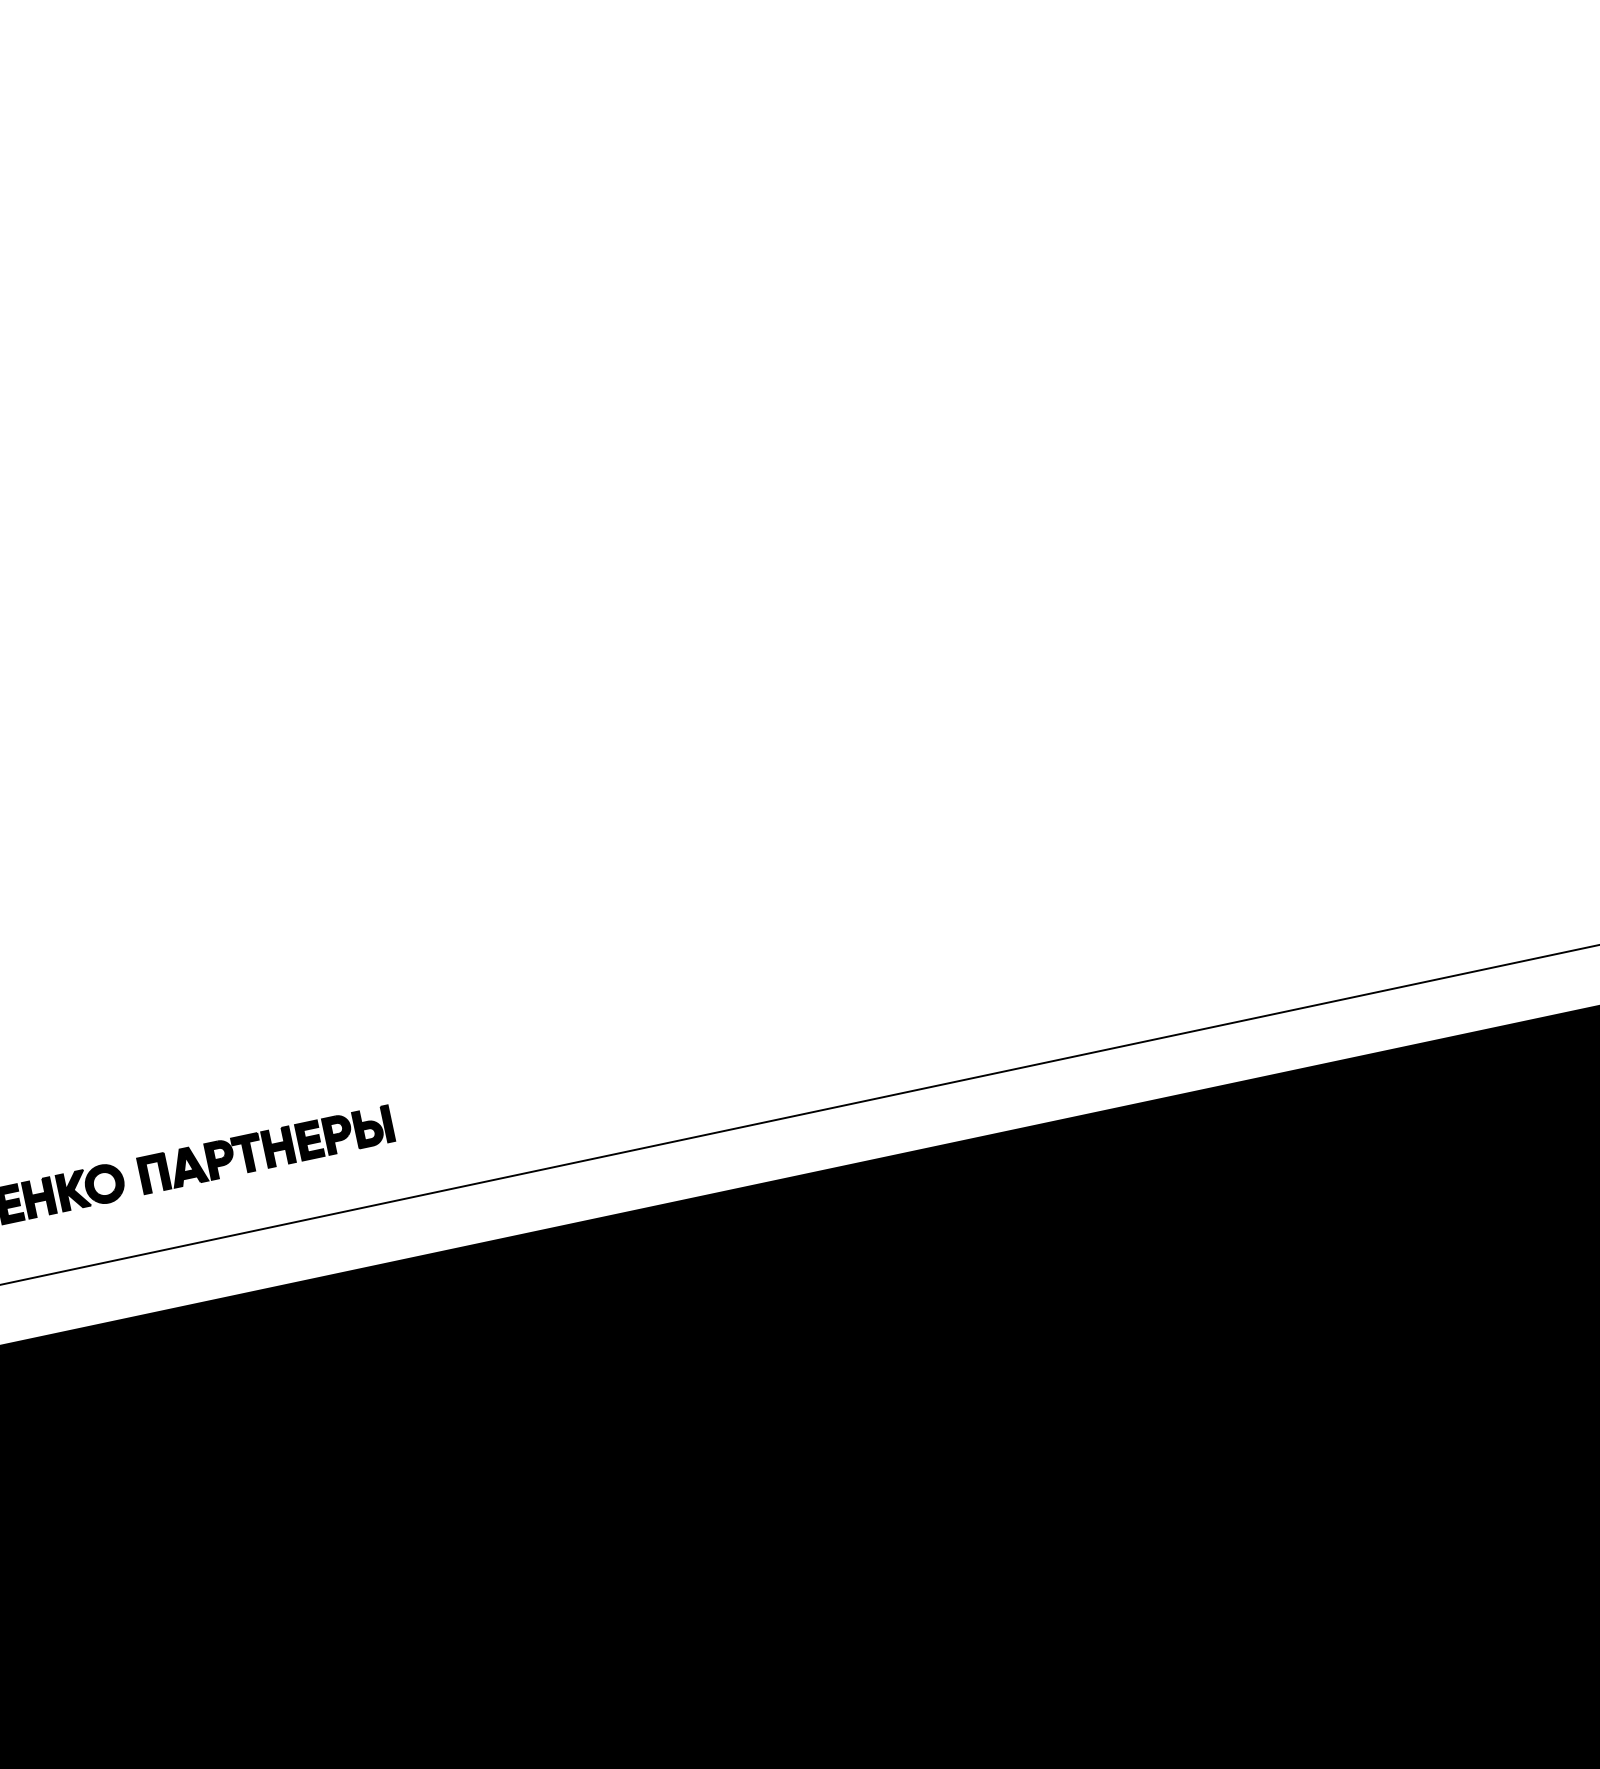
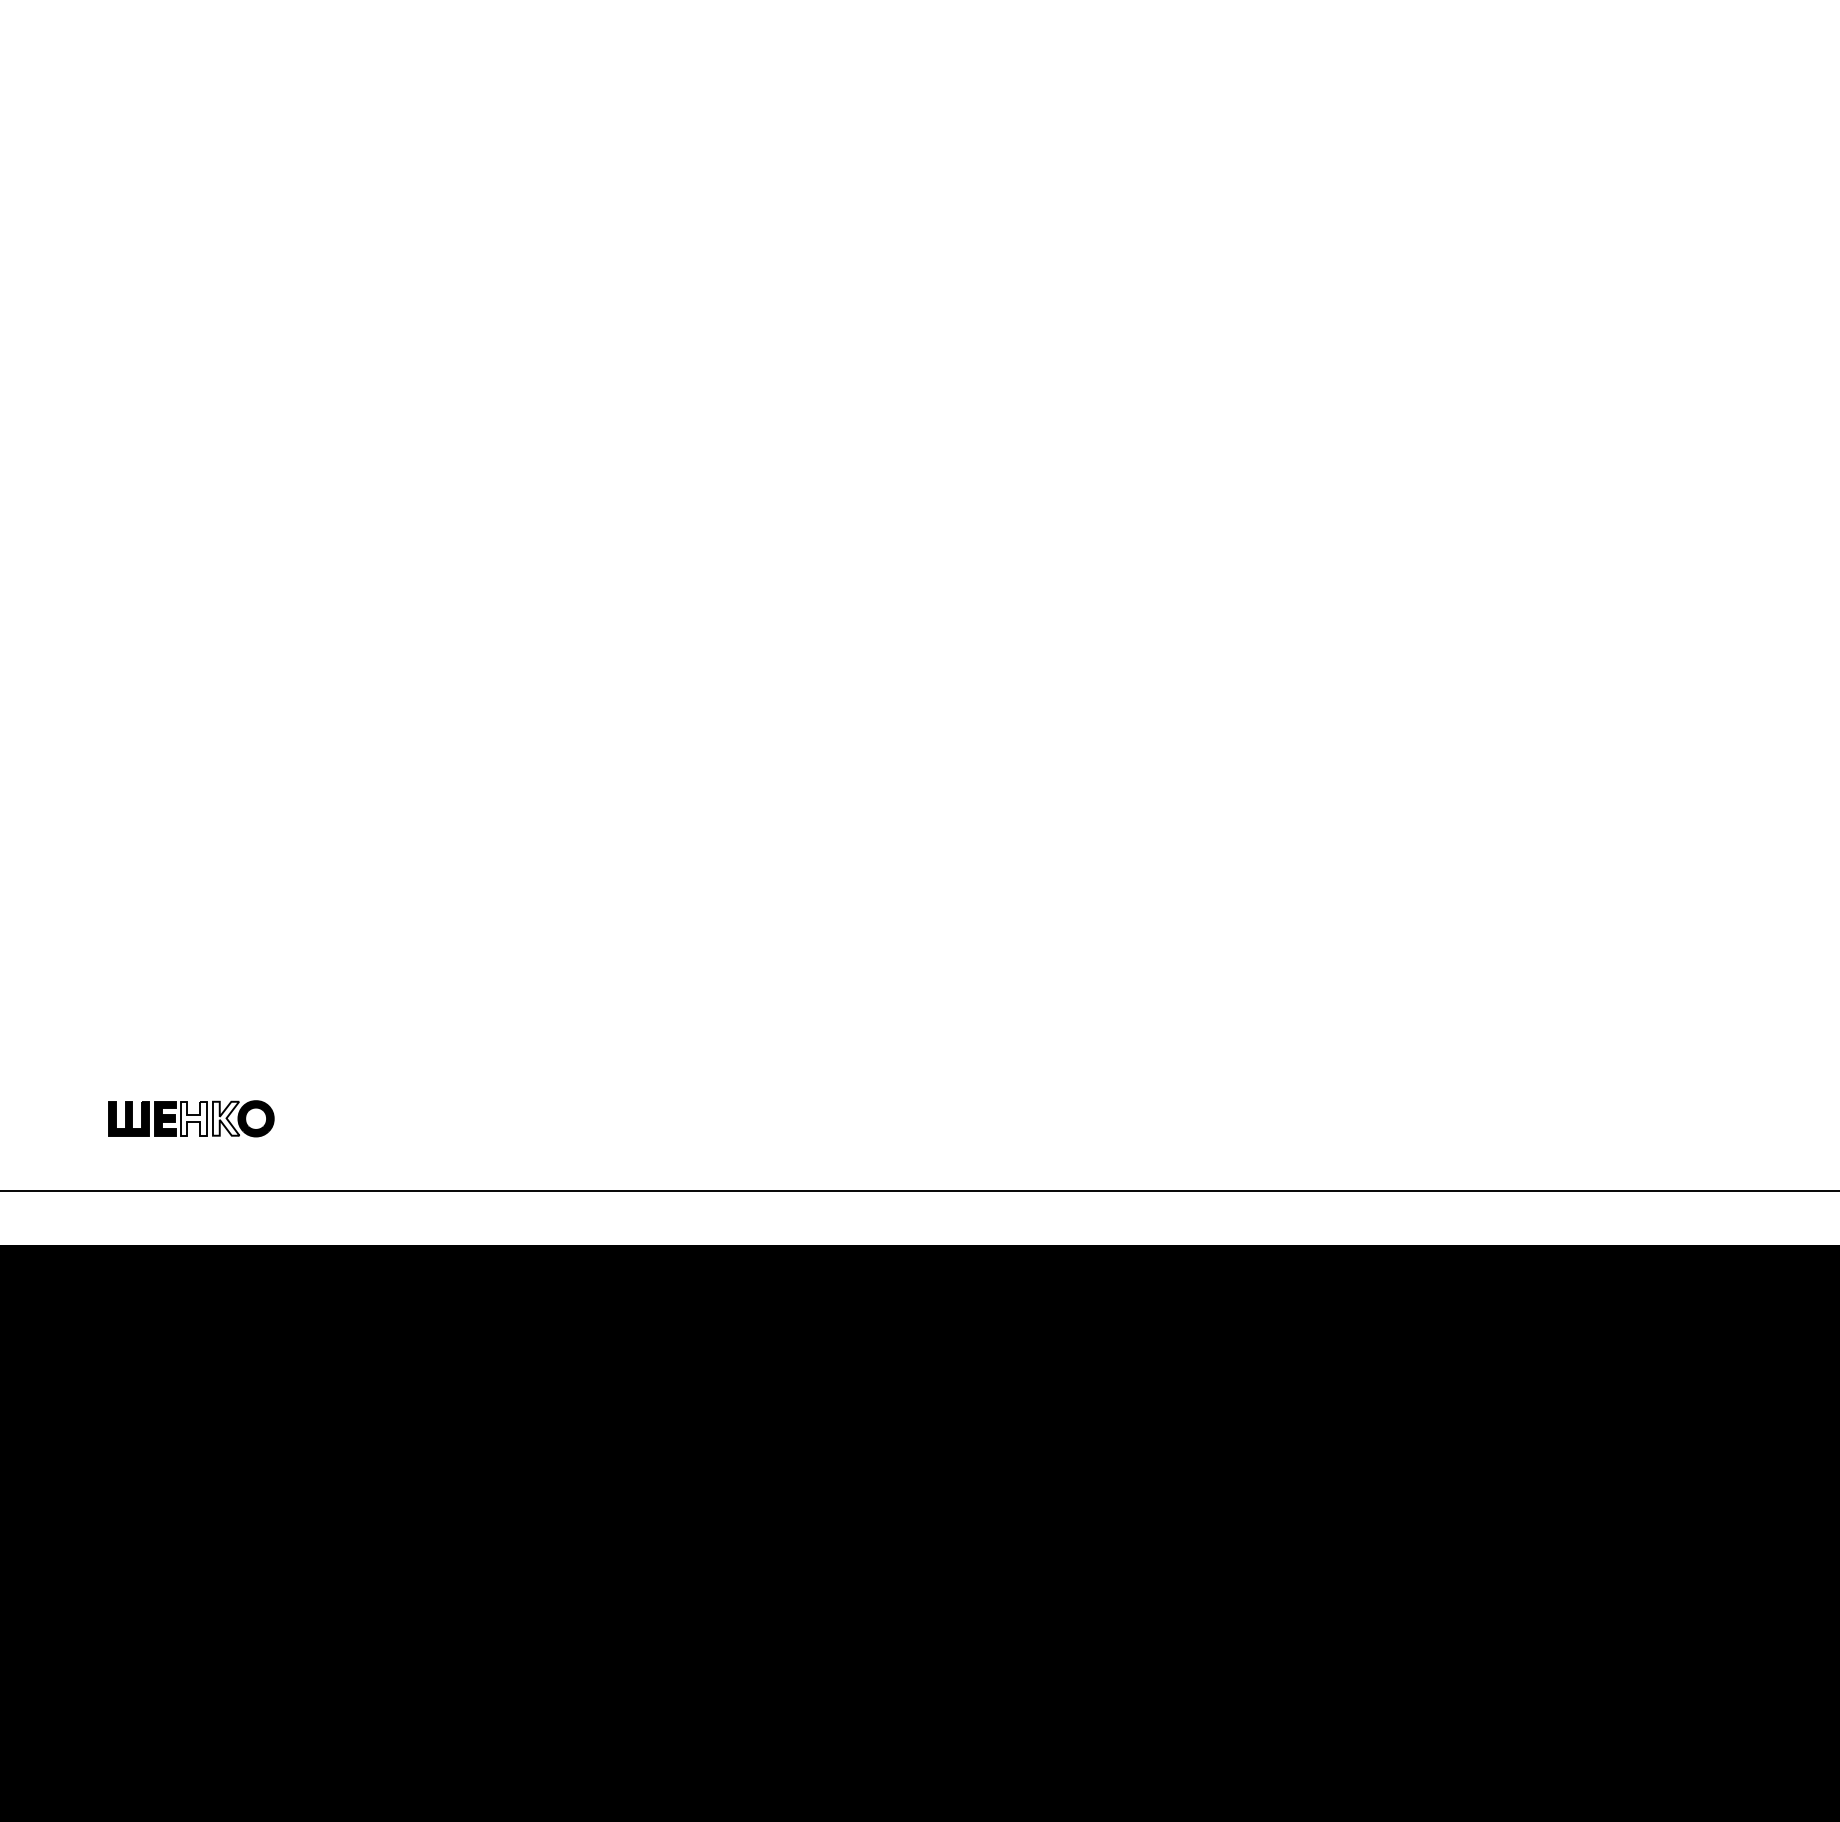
part: (266, 1149) -> (410, 1118), removed
fill: (72, 1190) -> (225, 1118), removed
fill: (39, 1197) -> (193, 1118), removed

